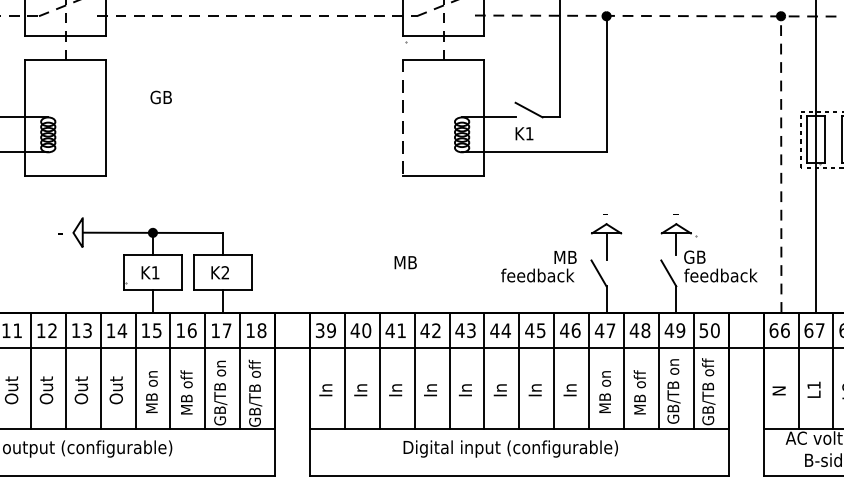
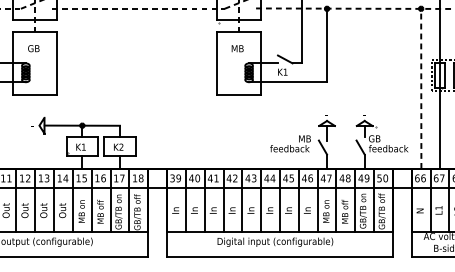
text: (160, 97) -> (33, 48), moved
line: (403, 119) -> (217, 64), dashed -> solid
text: (405, 262) -> (237, 48), moved

